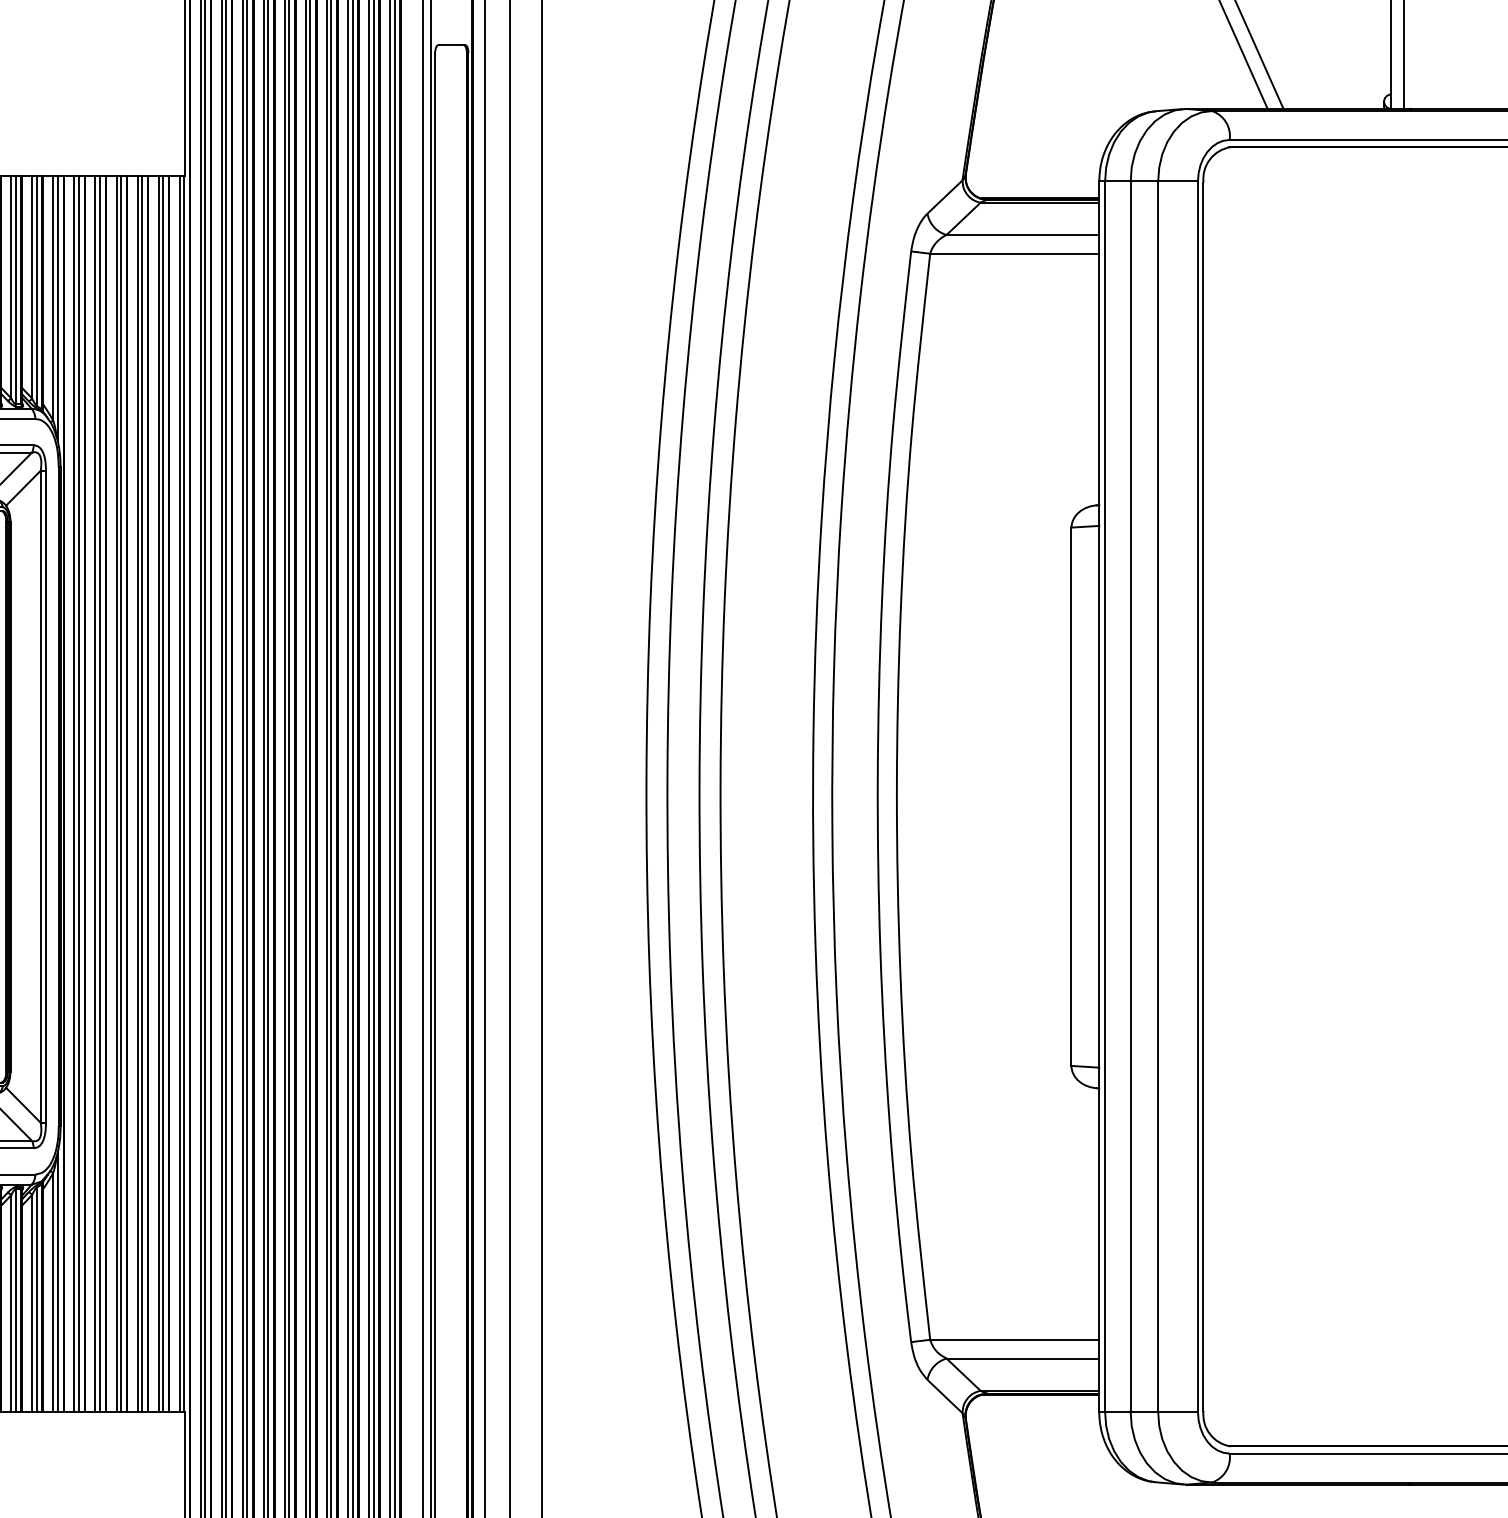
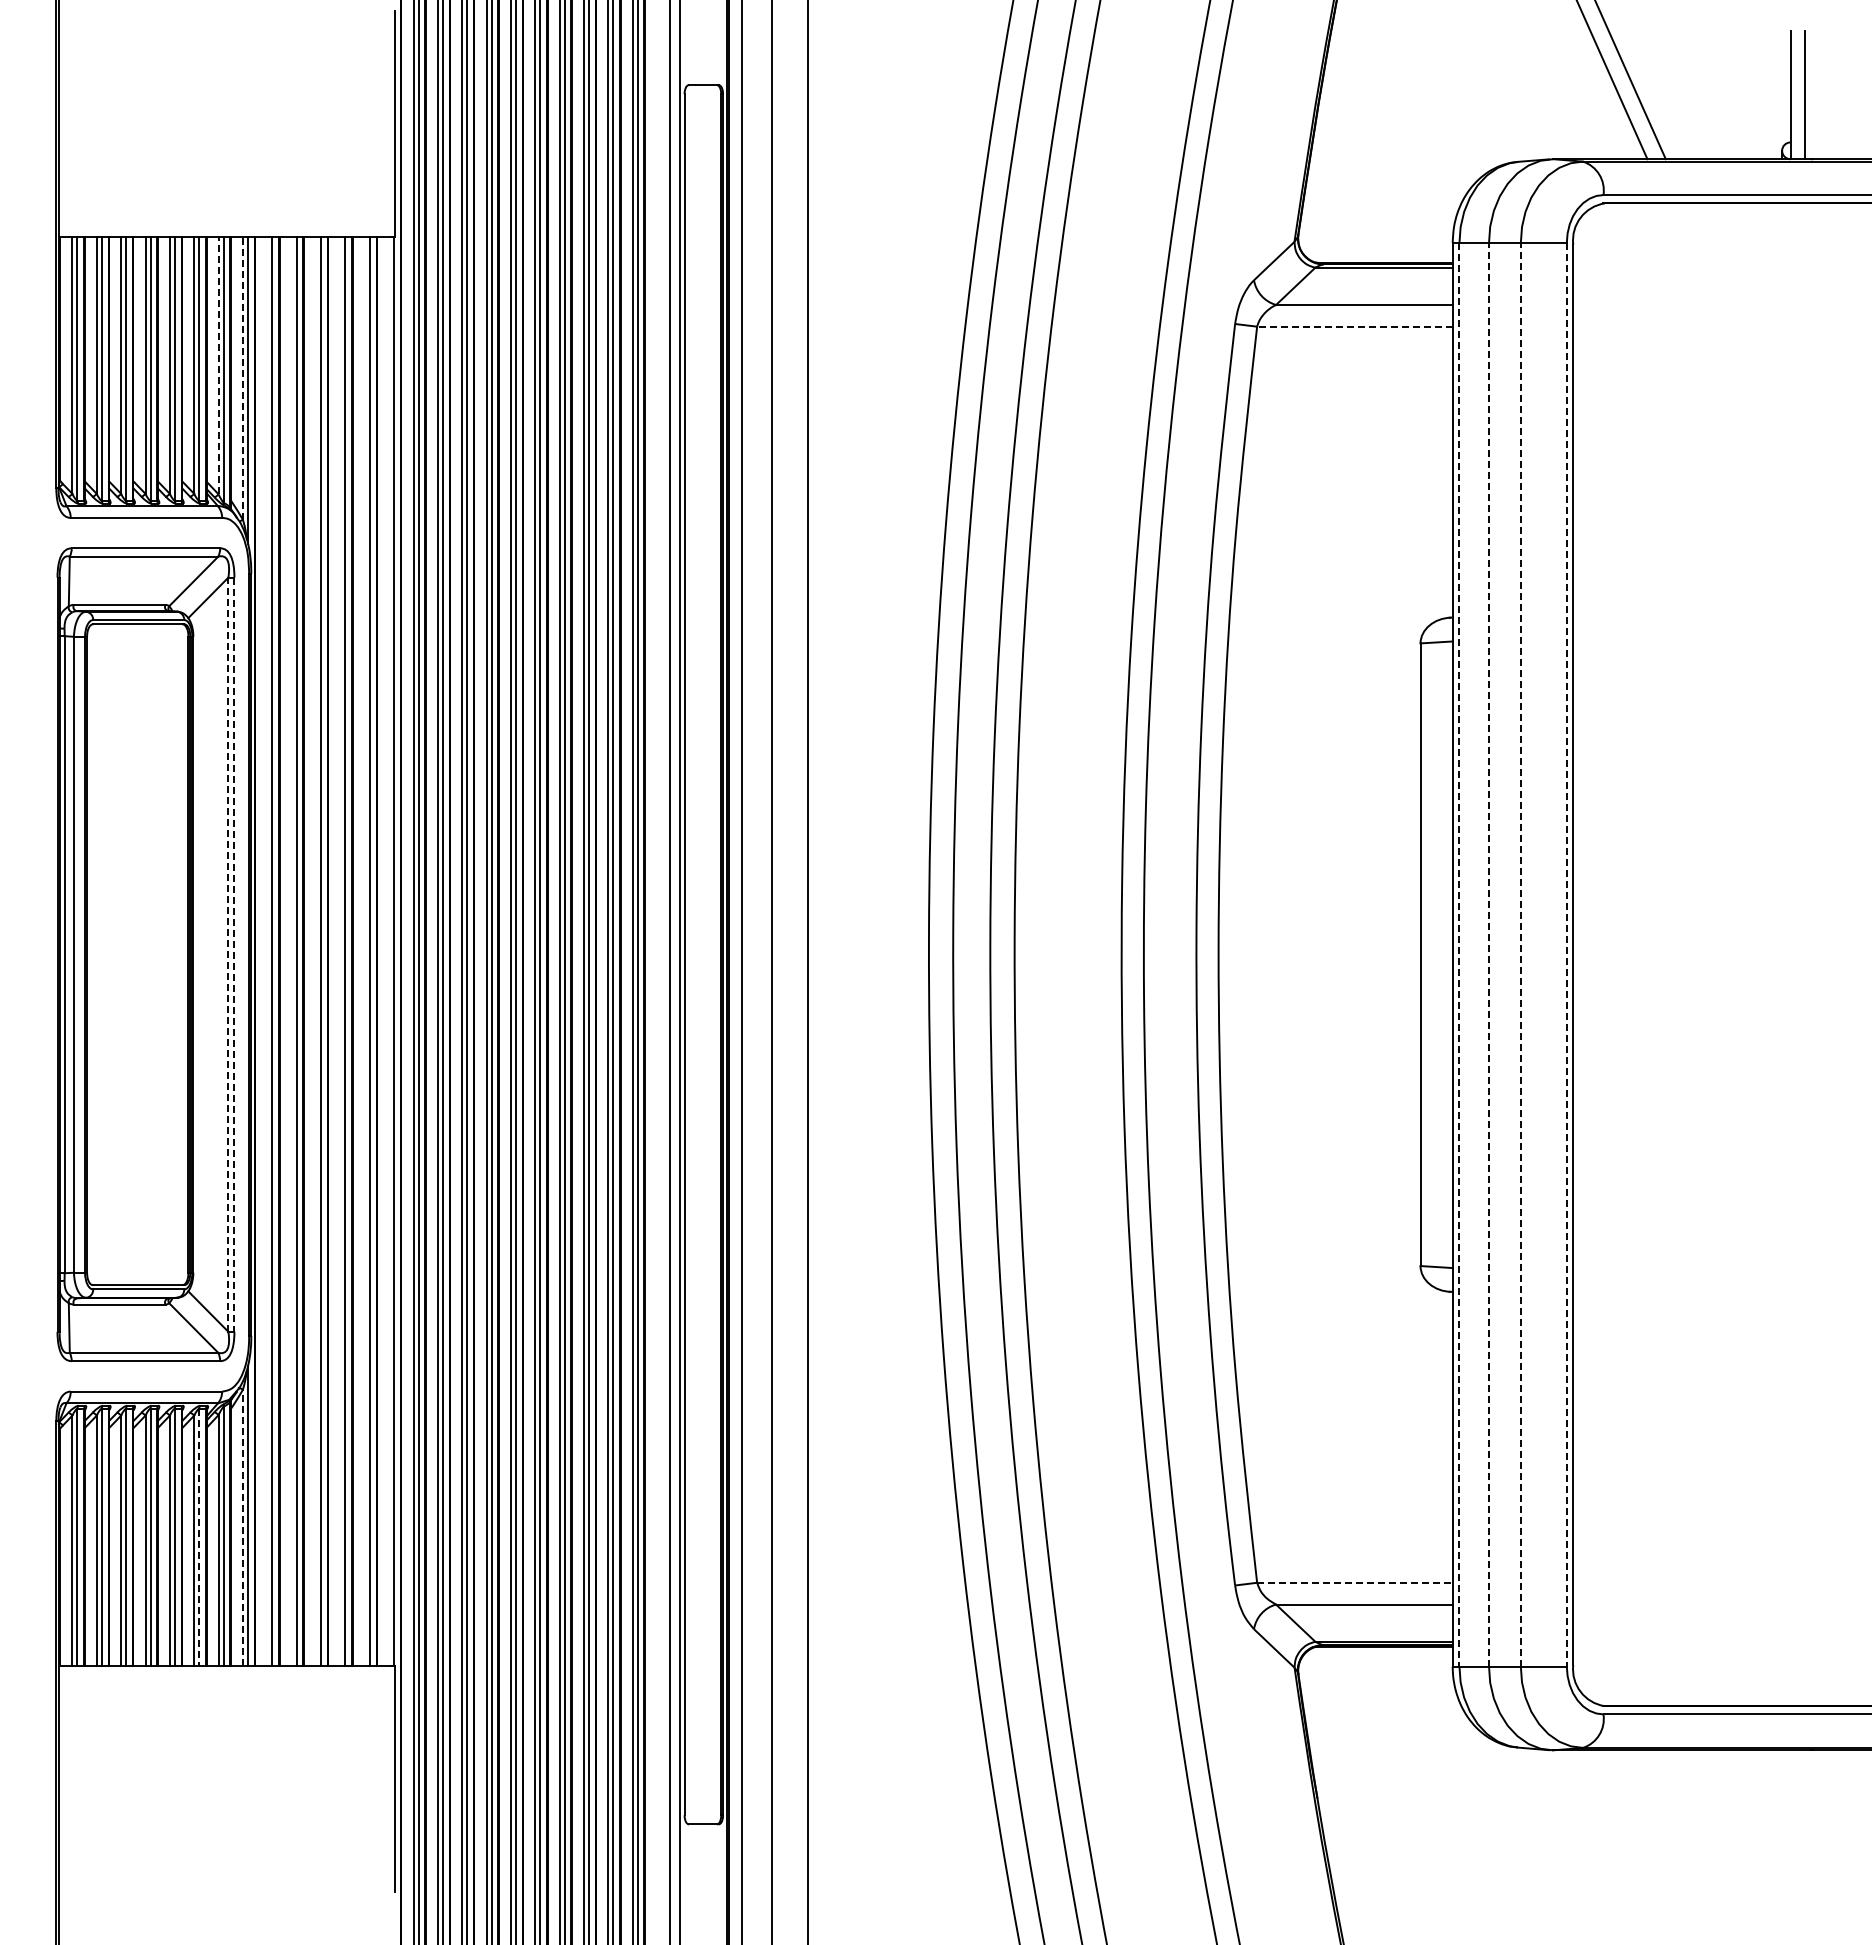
line: (1014, 253) -> (1354, 326), solid -> dashed
line: (32, 287) -> (218, 365), solid -> dashed
line: (52, 297) -> (242, 377), solid -> dashed
line: (74, 793) -> (267, 951), removed
line: (95, 793) -> (291, 951), removed
line: (116, 793) -> (316, 951), removed
line: (137, 793) -> (340, 951), removed
line: (158, 793) -> (364, 951), removed
line: (180, 793) -> (389, 951), removed
line: (40, 796) -> (228, 954), solid -> dashed
line: (1105, 796) -> (1459, 954), solid -> dashed
line: (1131, 796) -> (1489, 954), solid -> dashed
line: (1157, 796) -> (1520, 954), solid -> dashed
line: (1197, 796) -> (1566, 954), solid -> dashed
line: (46, 797) -> (234, 955), solid -> dashed
line: (52, 1291) -> (242, 1527), solid -> dashed
line: (15, 1300) -> (199, 1537), solid -> dashed
line: (1014, 1339) -> (1354, 1582), solid -> dashed

